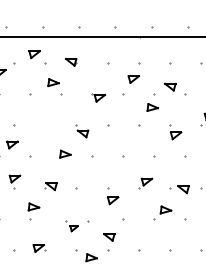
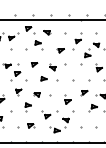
part: (46, 125) -> (34, 64), added
part: (76, 225) -> (49, 114), size x1.43

